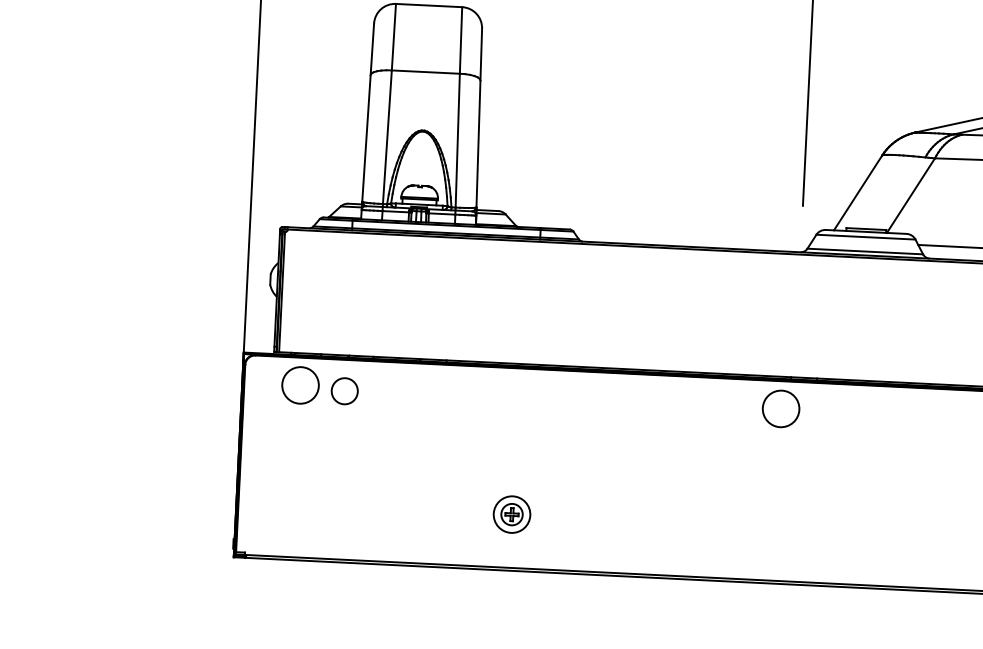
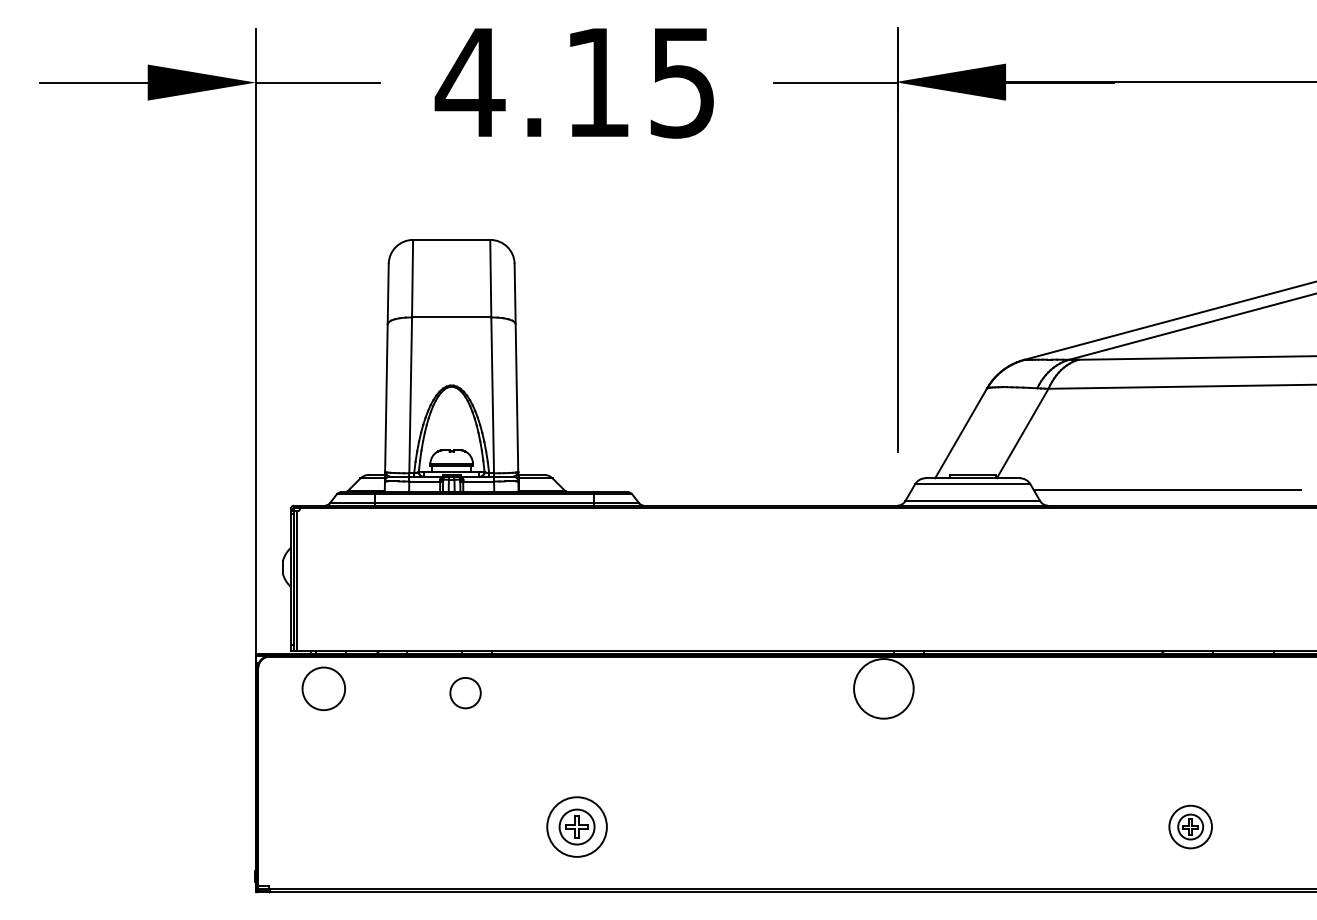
circle: (344, 391) -> (465, 693), moved
circle: (780, 408) -> (883, 688), size x1.4
part: (511, 514) -> (576, 826), size x1.4

